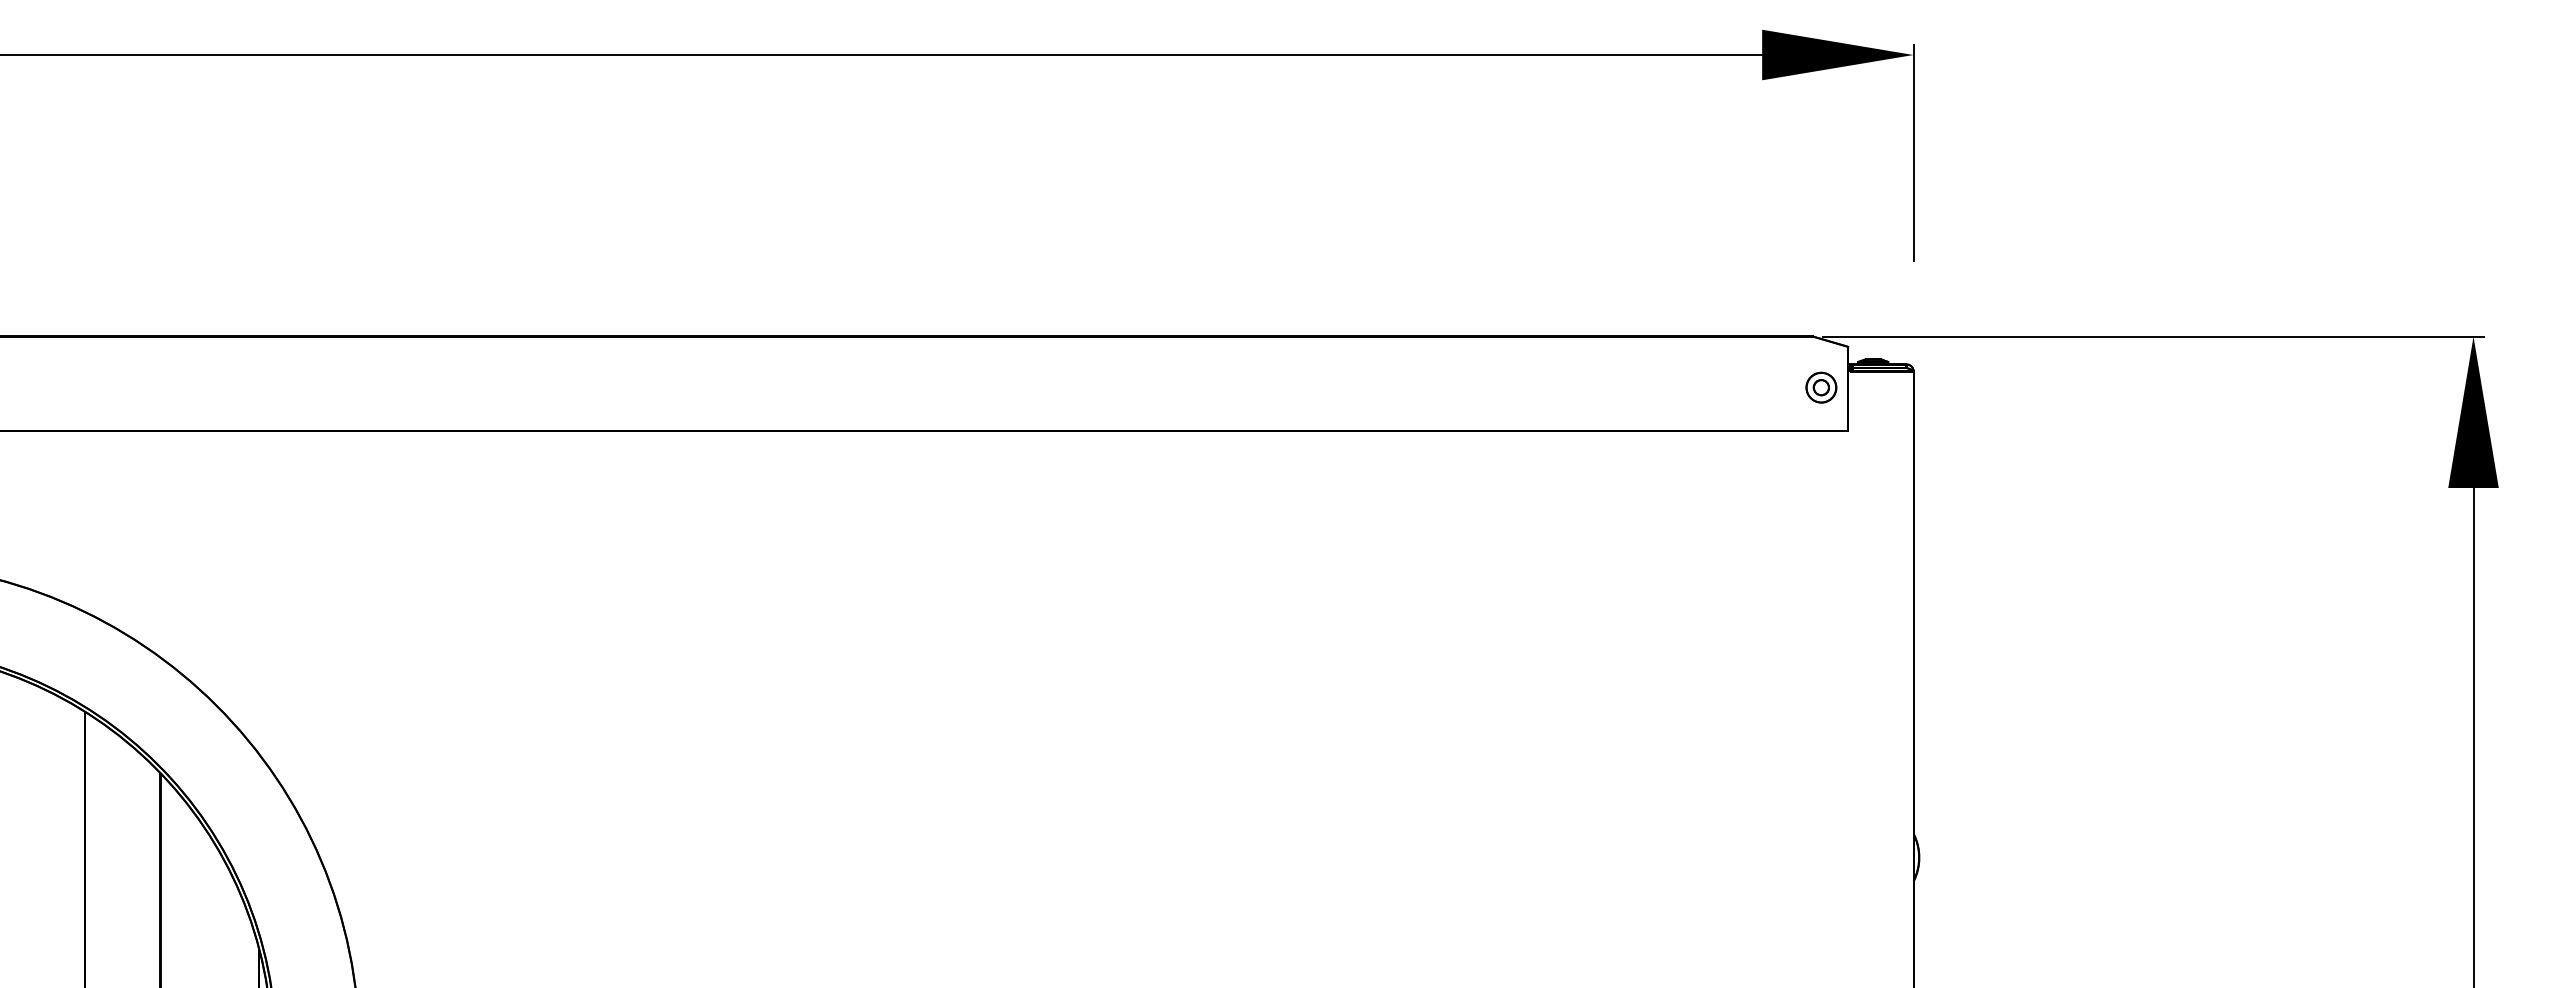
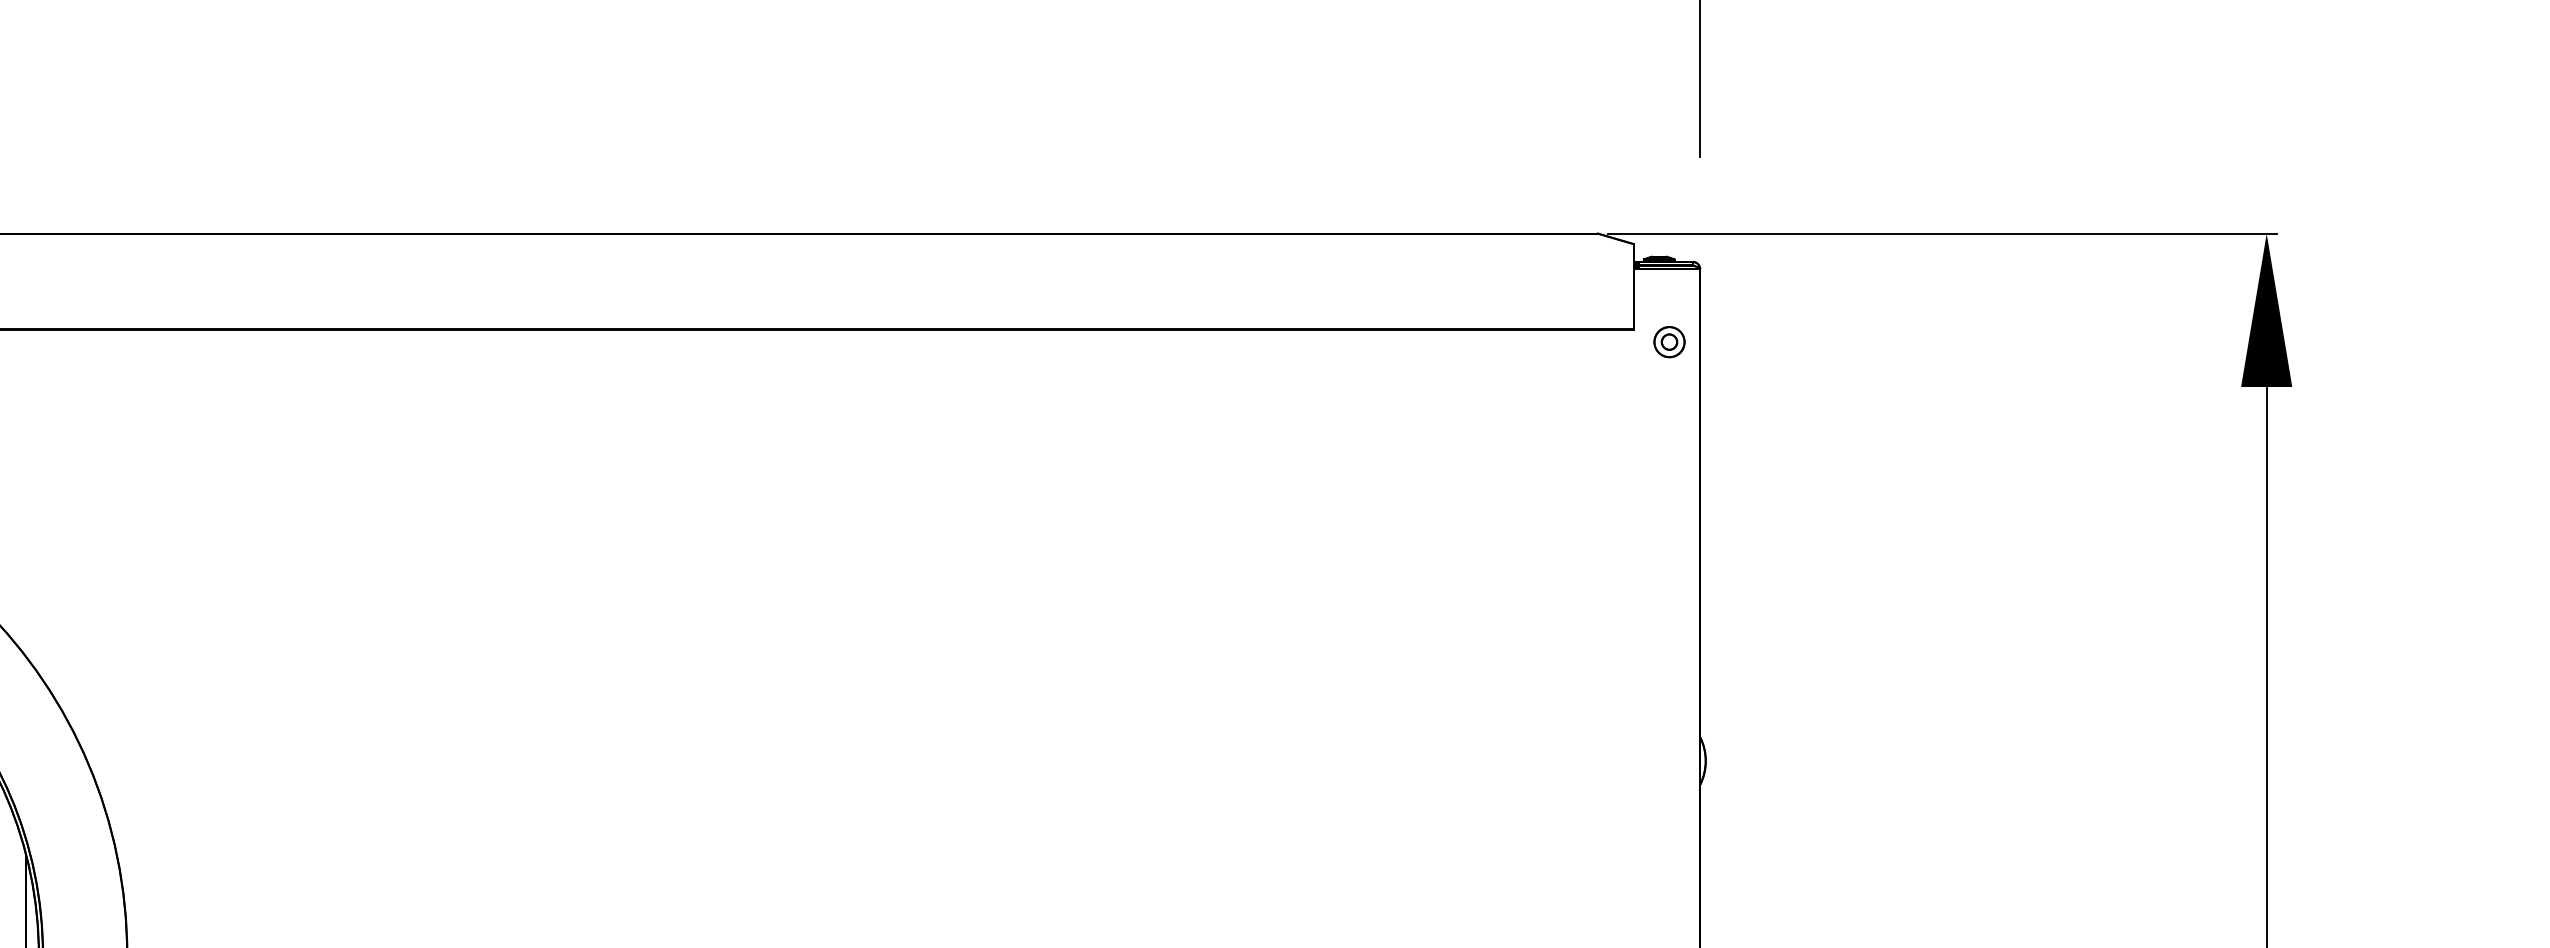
part: (1821, 387) -> (1669, 341), moved

